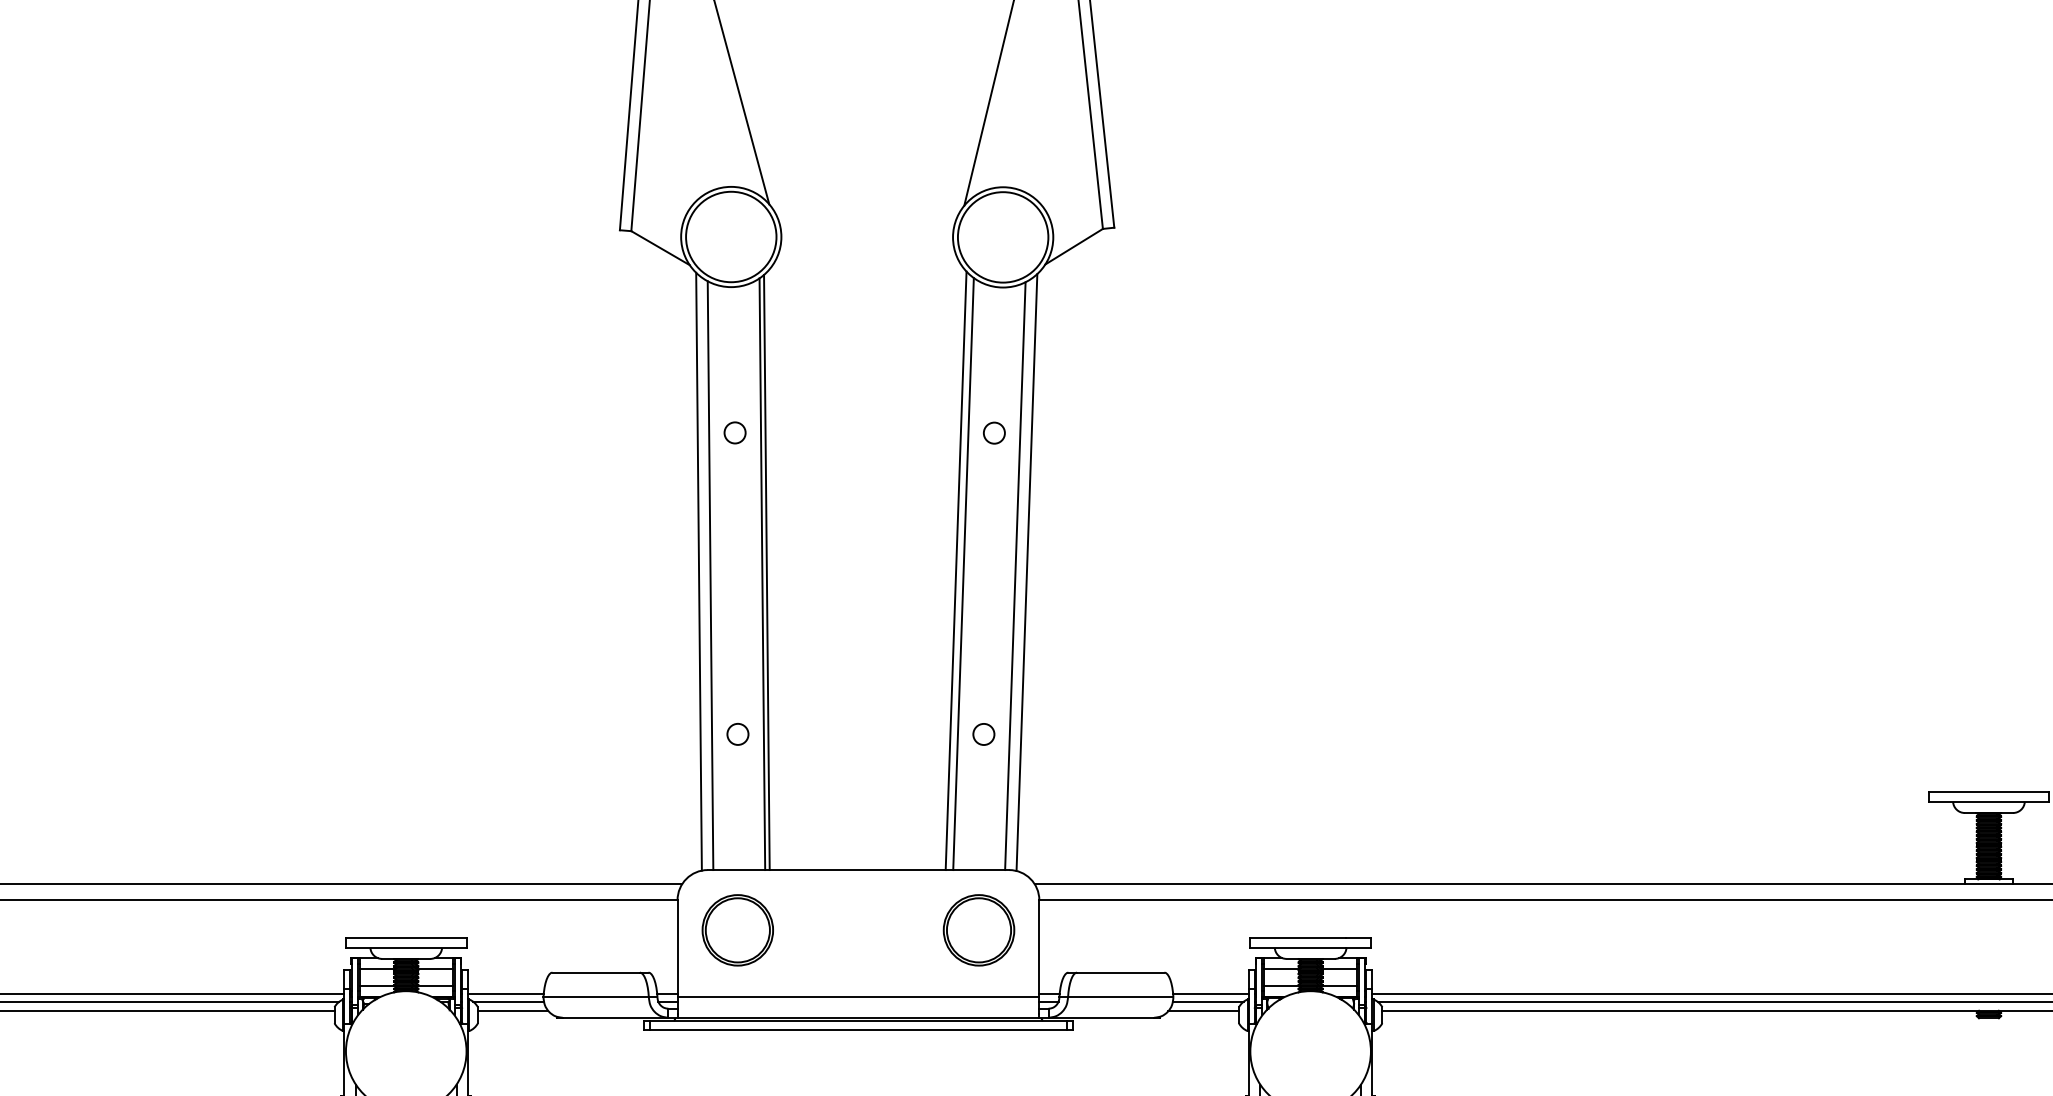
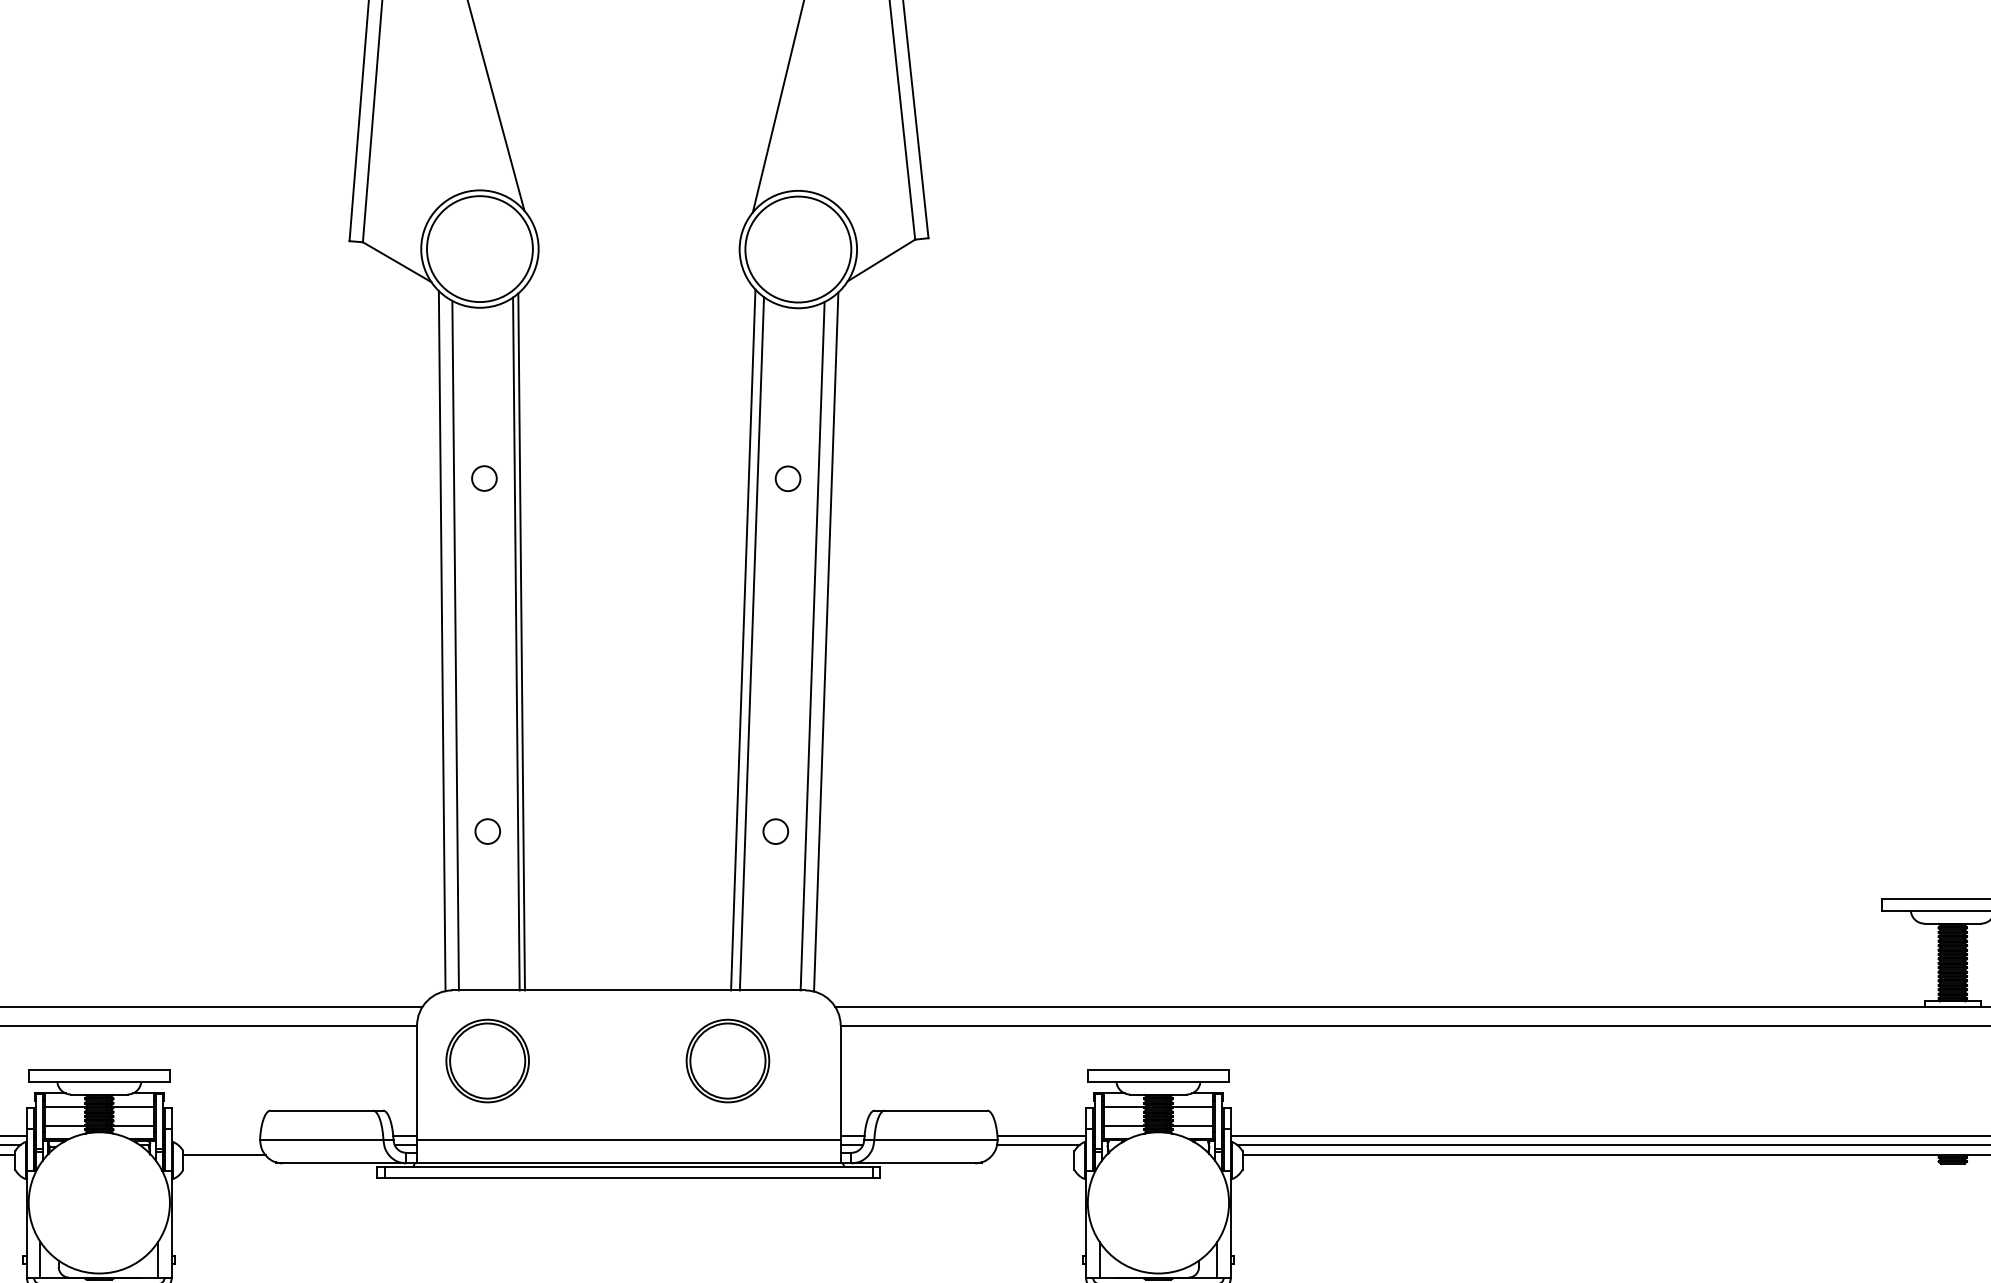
part: (978, 930) -> (727, 1061), moved
line: (505, 994) -> (215, 1136), removed
line: (508, 1001) -> (219, 1144), removed
line: (1203, 1010) -> (1032, 1154), removed

